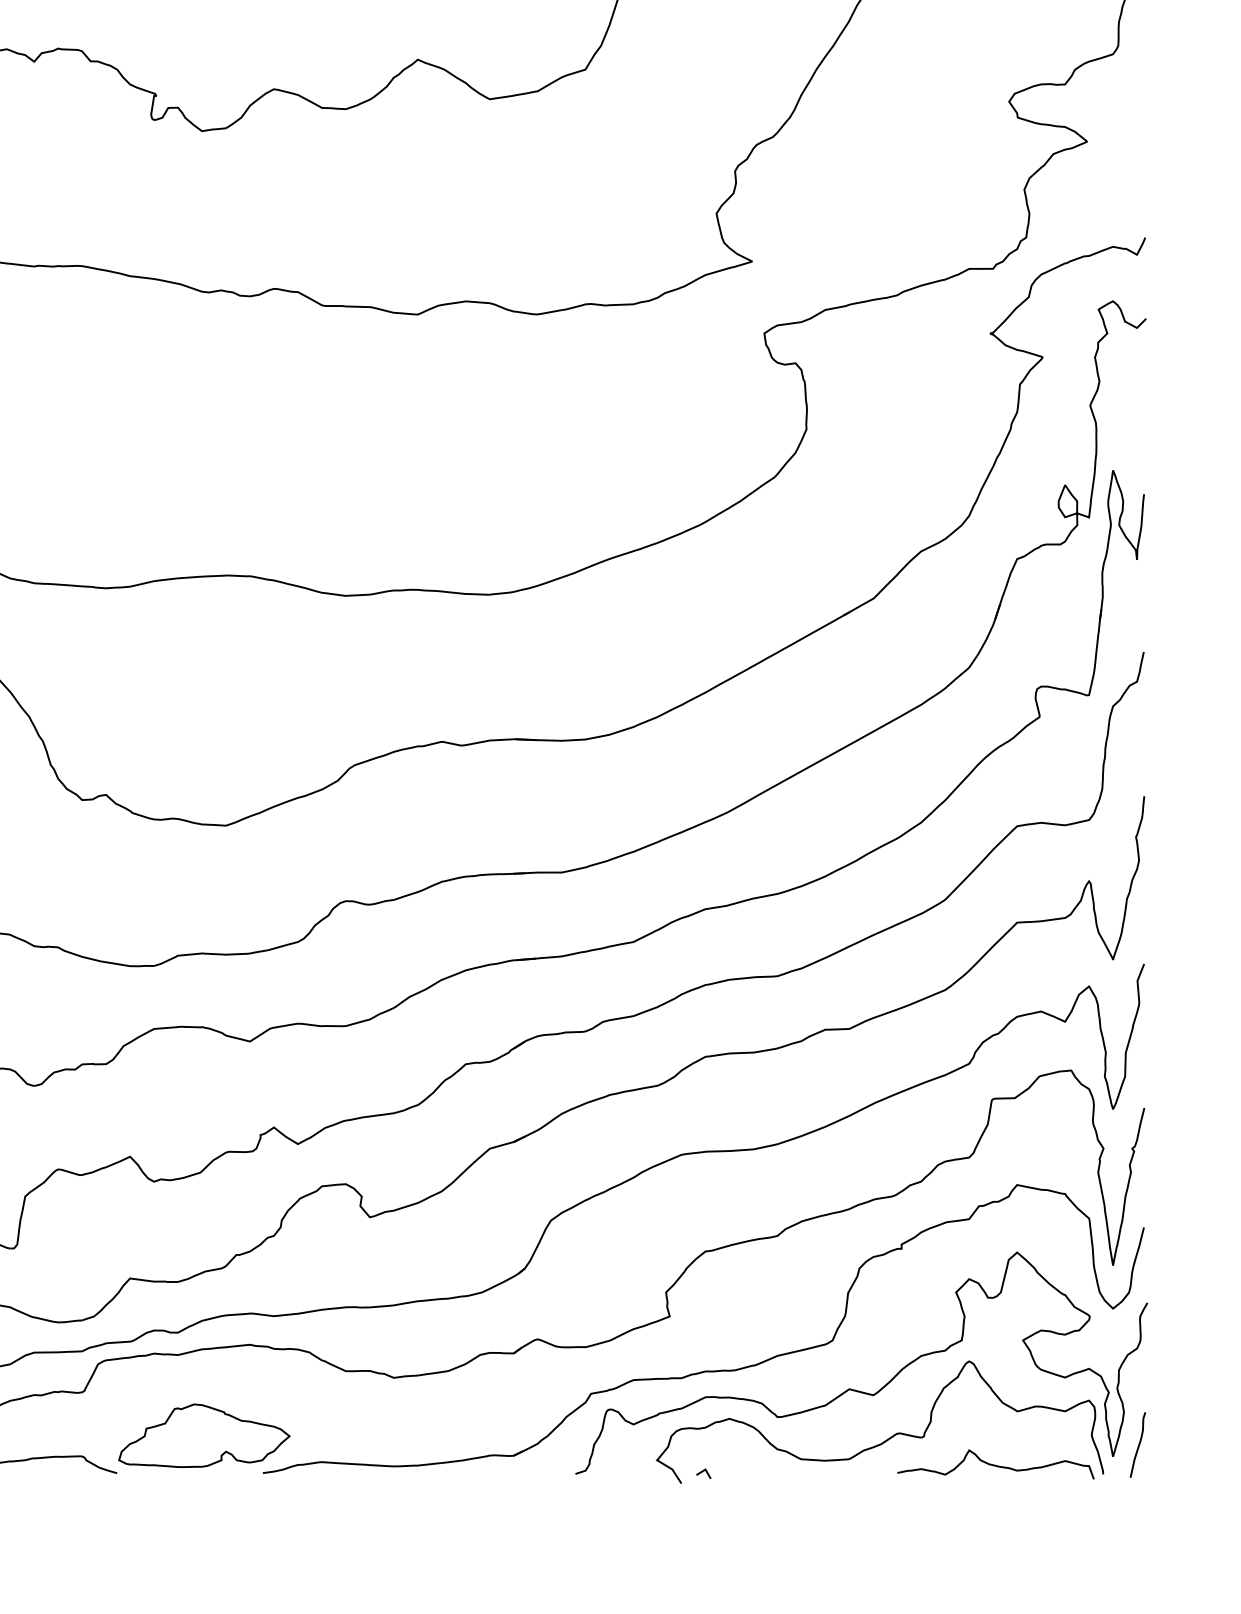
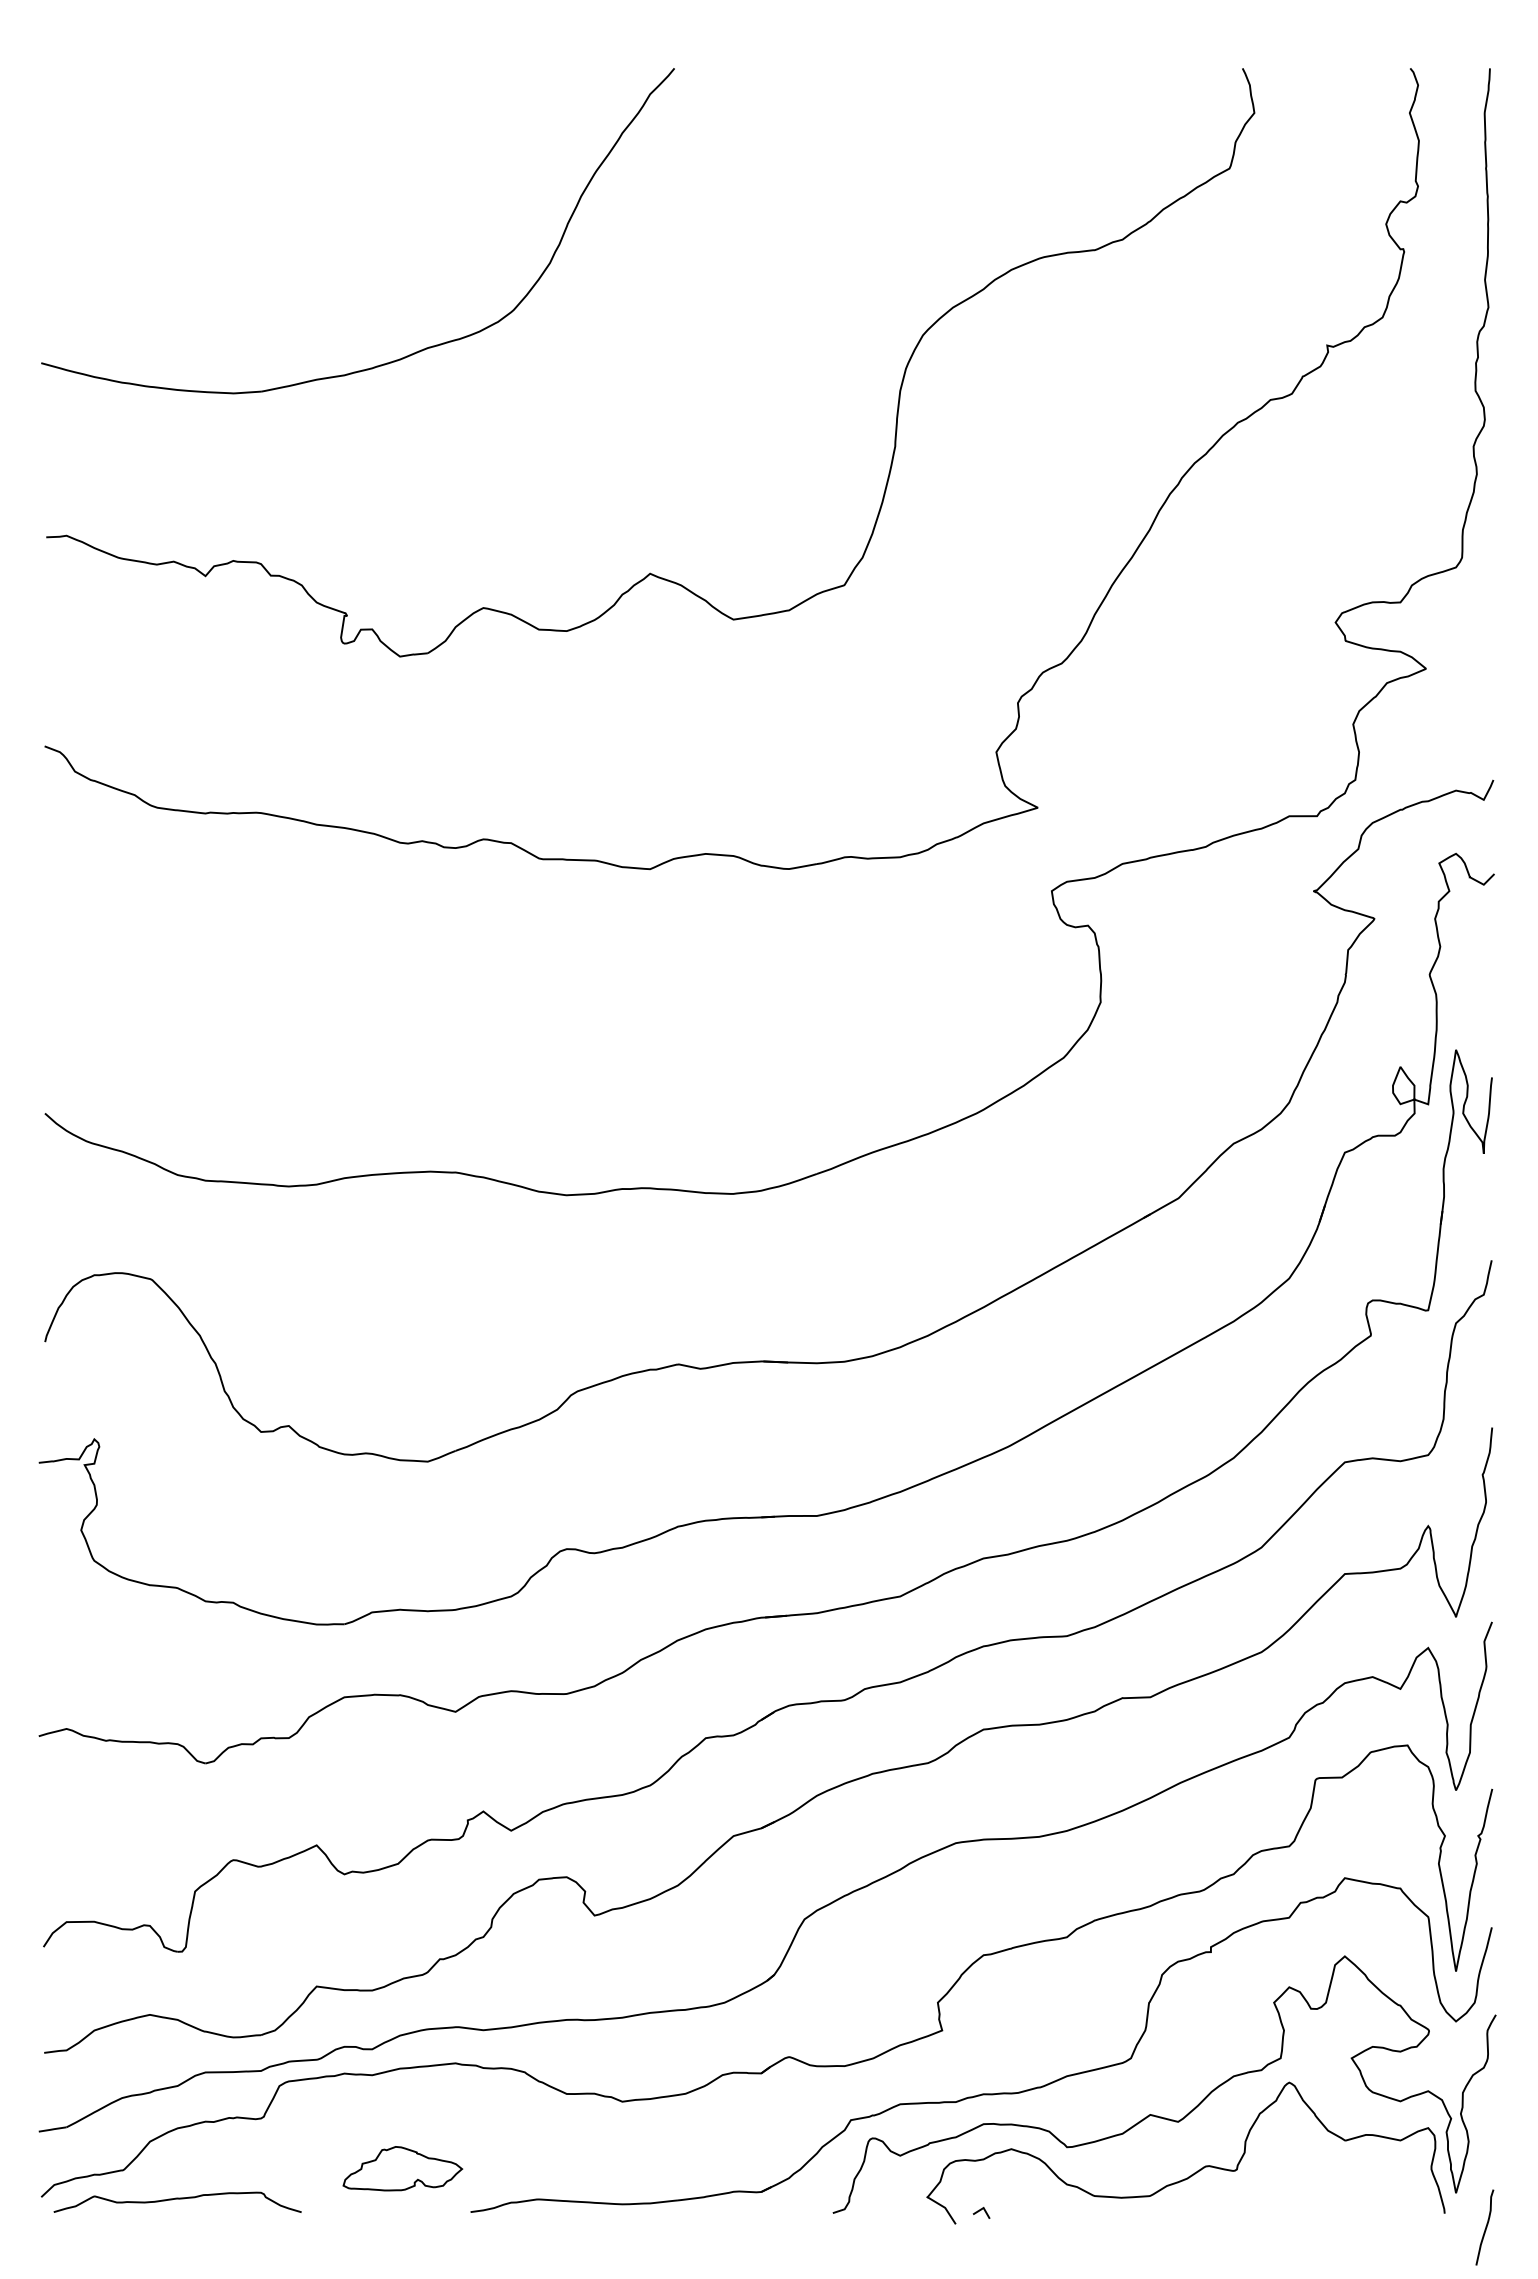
part: (204, 1435) -> (402, 2168), size x0.6
curve: (1138, 1444) -> (1485, 2227), moved
curve: (995, 1464) -> (1319, 2202), removed

